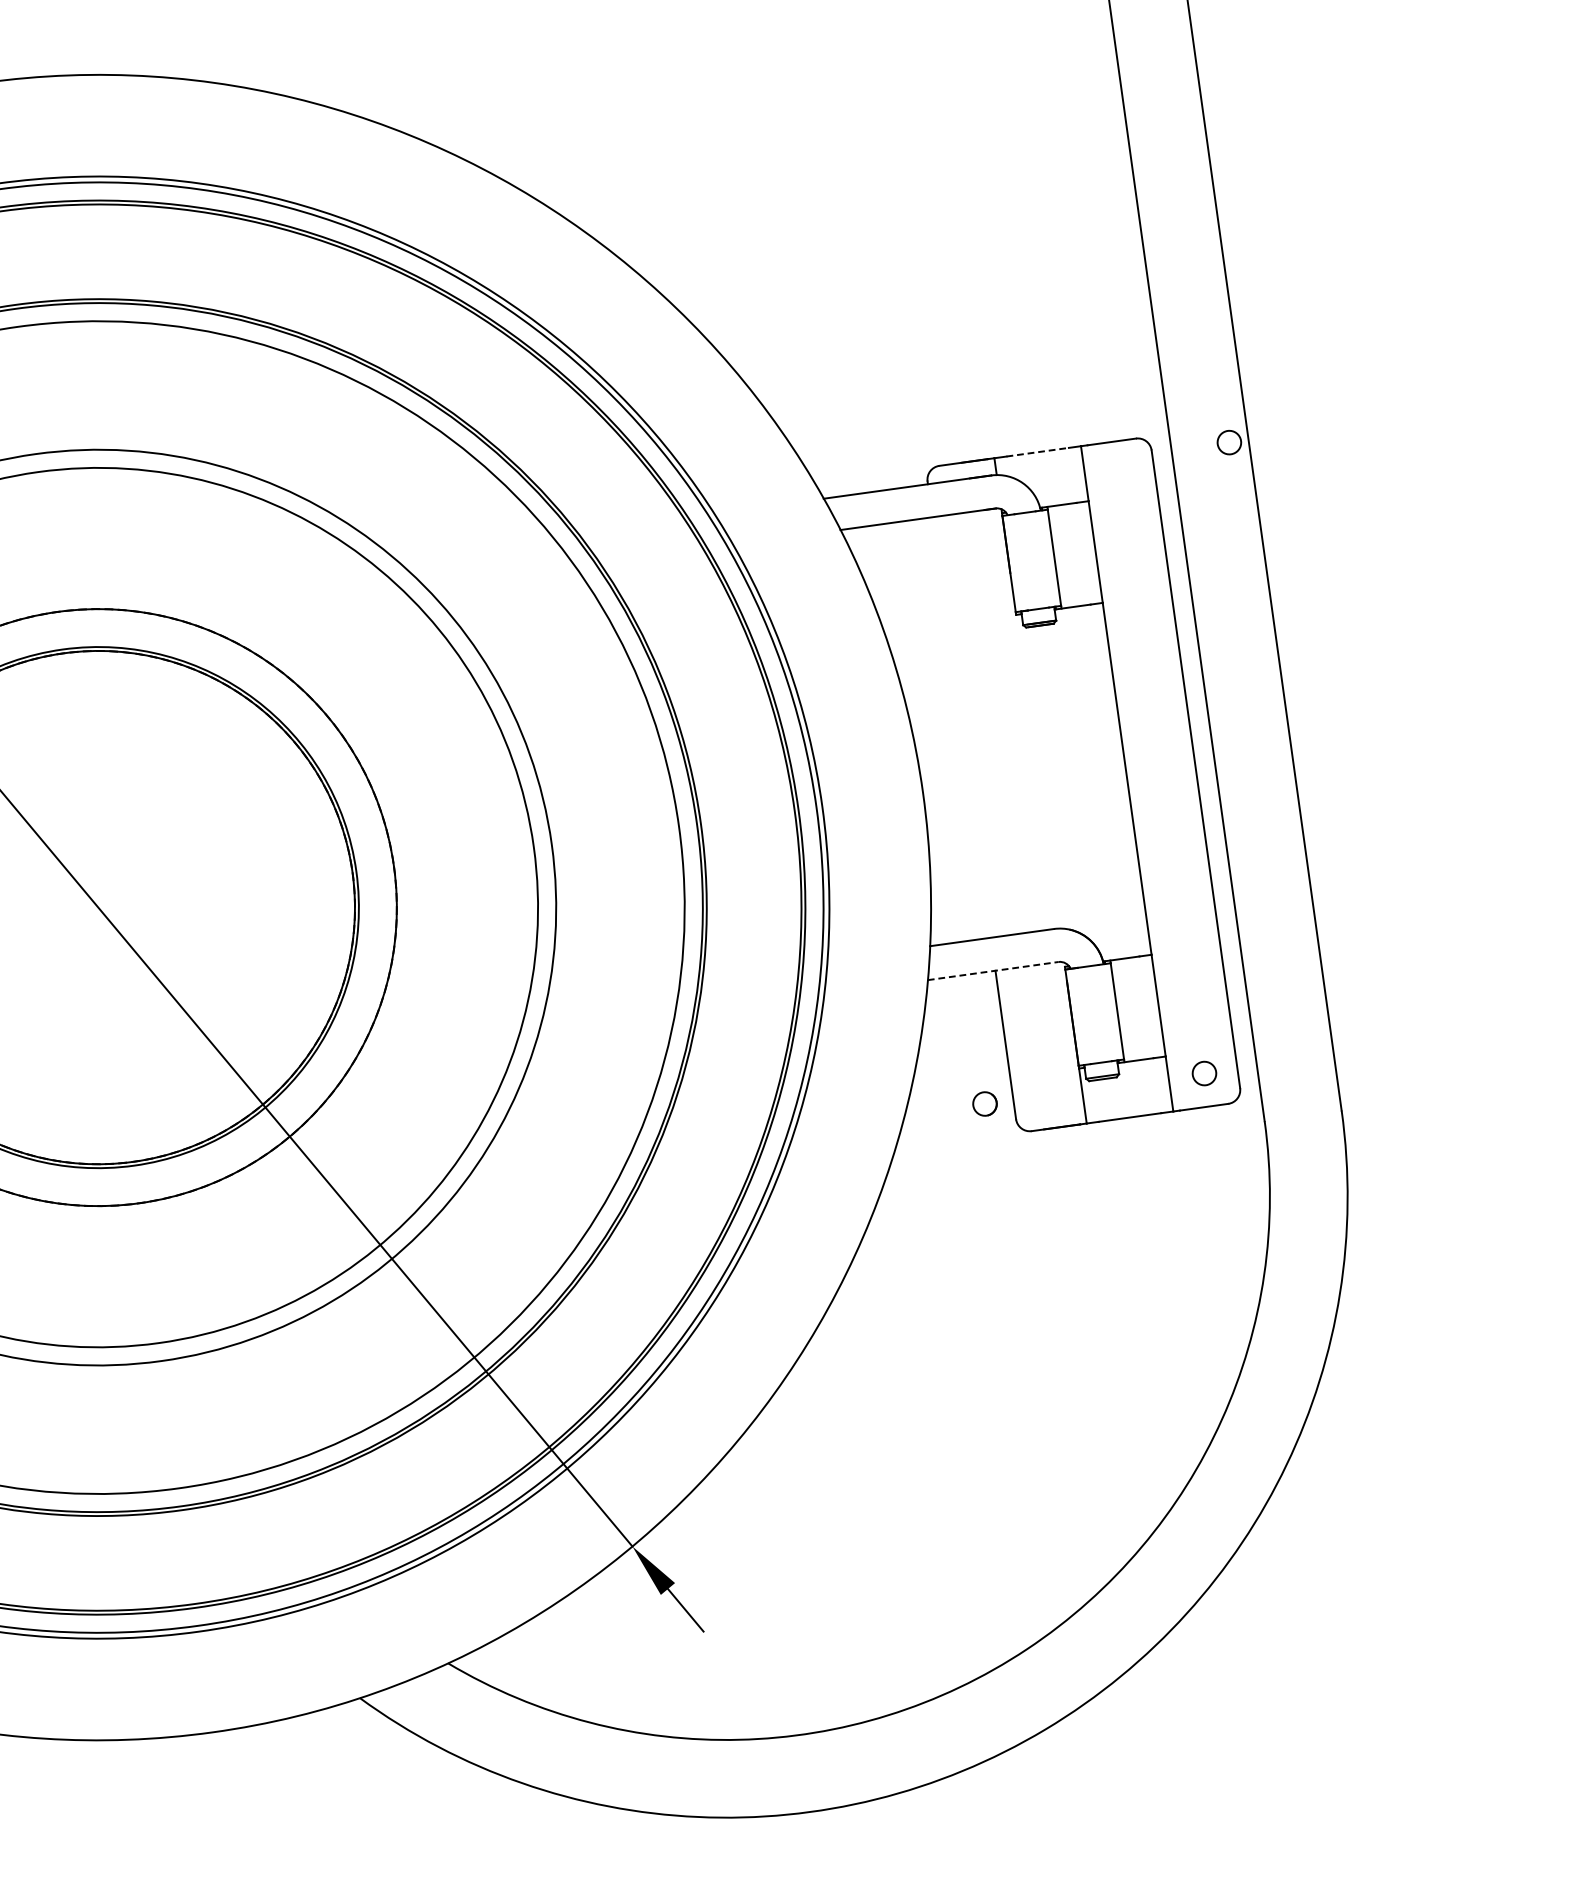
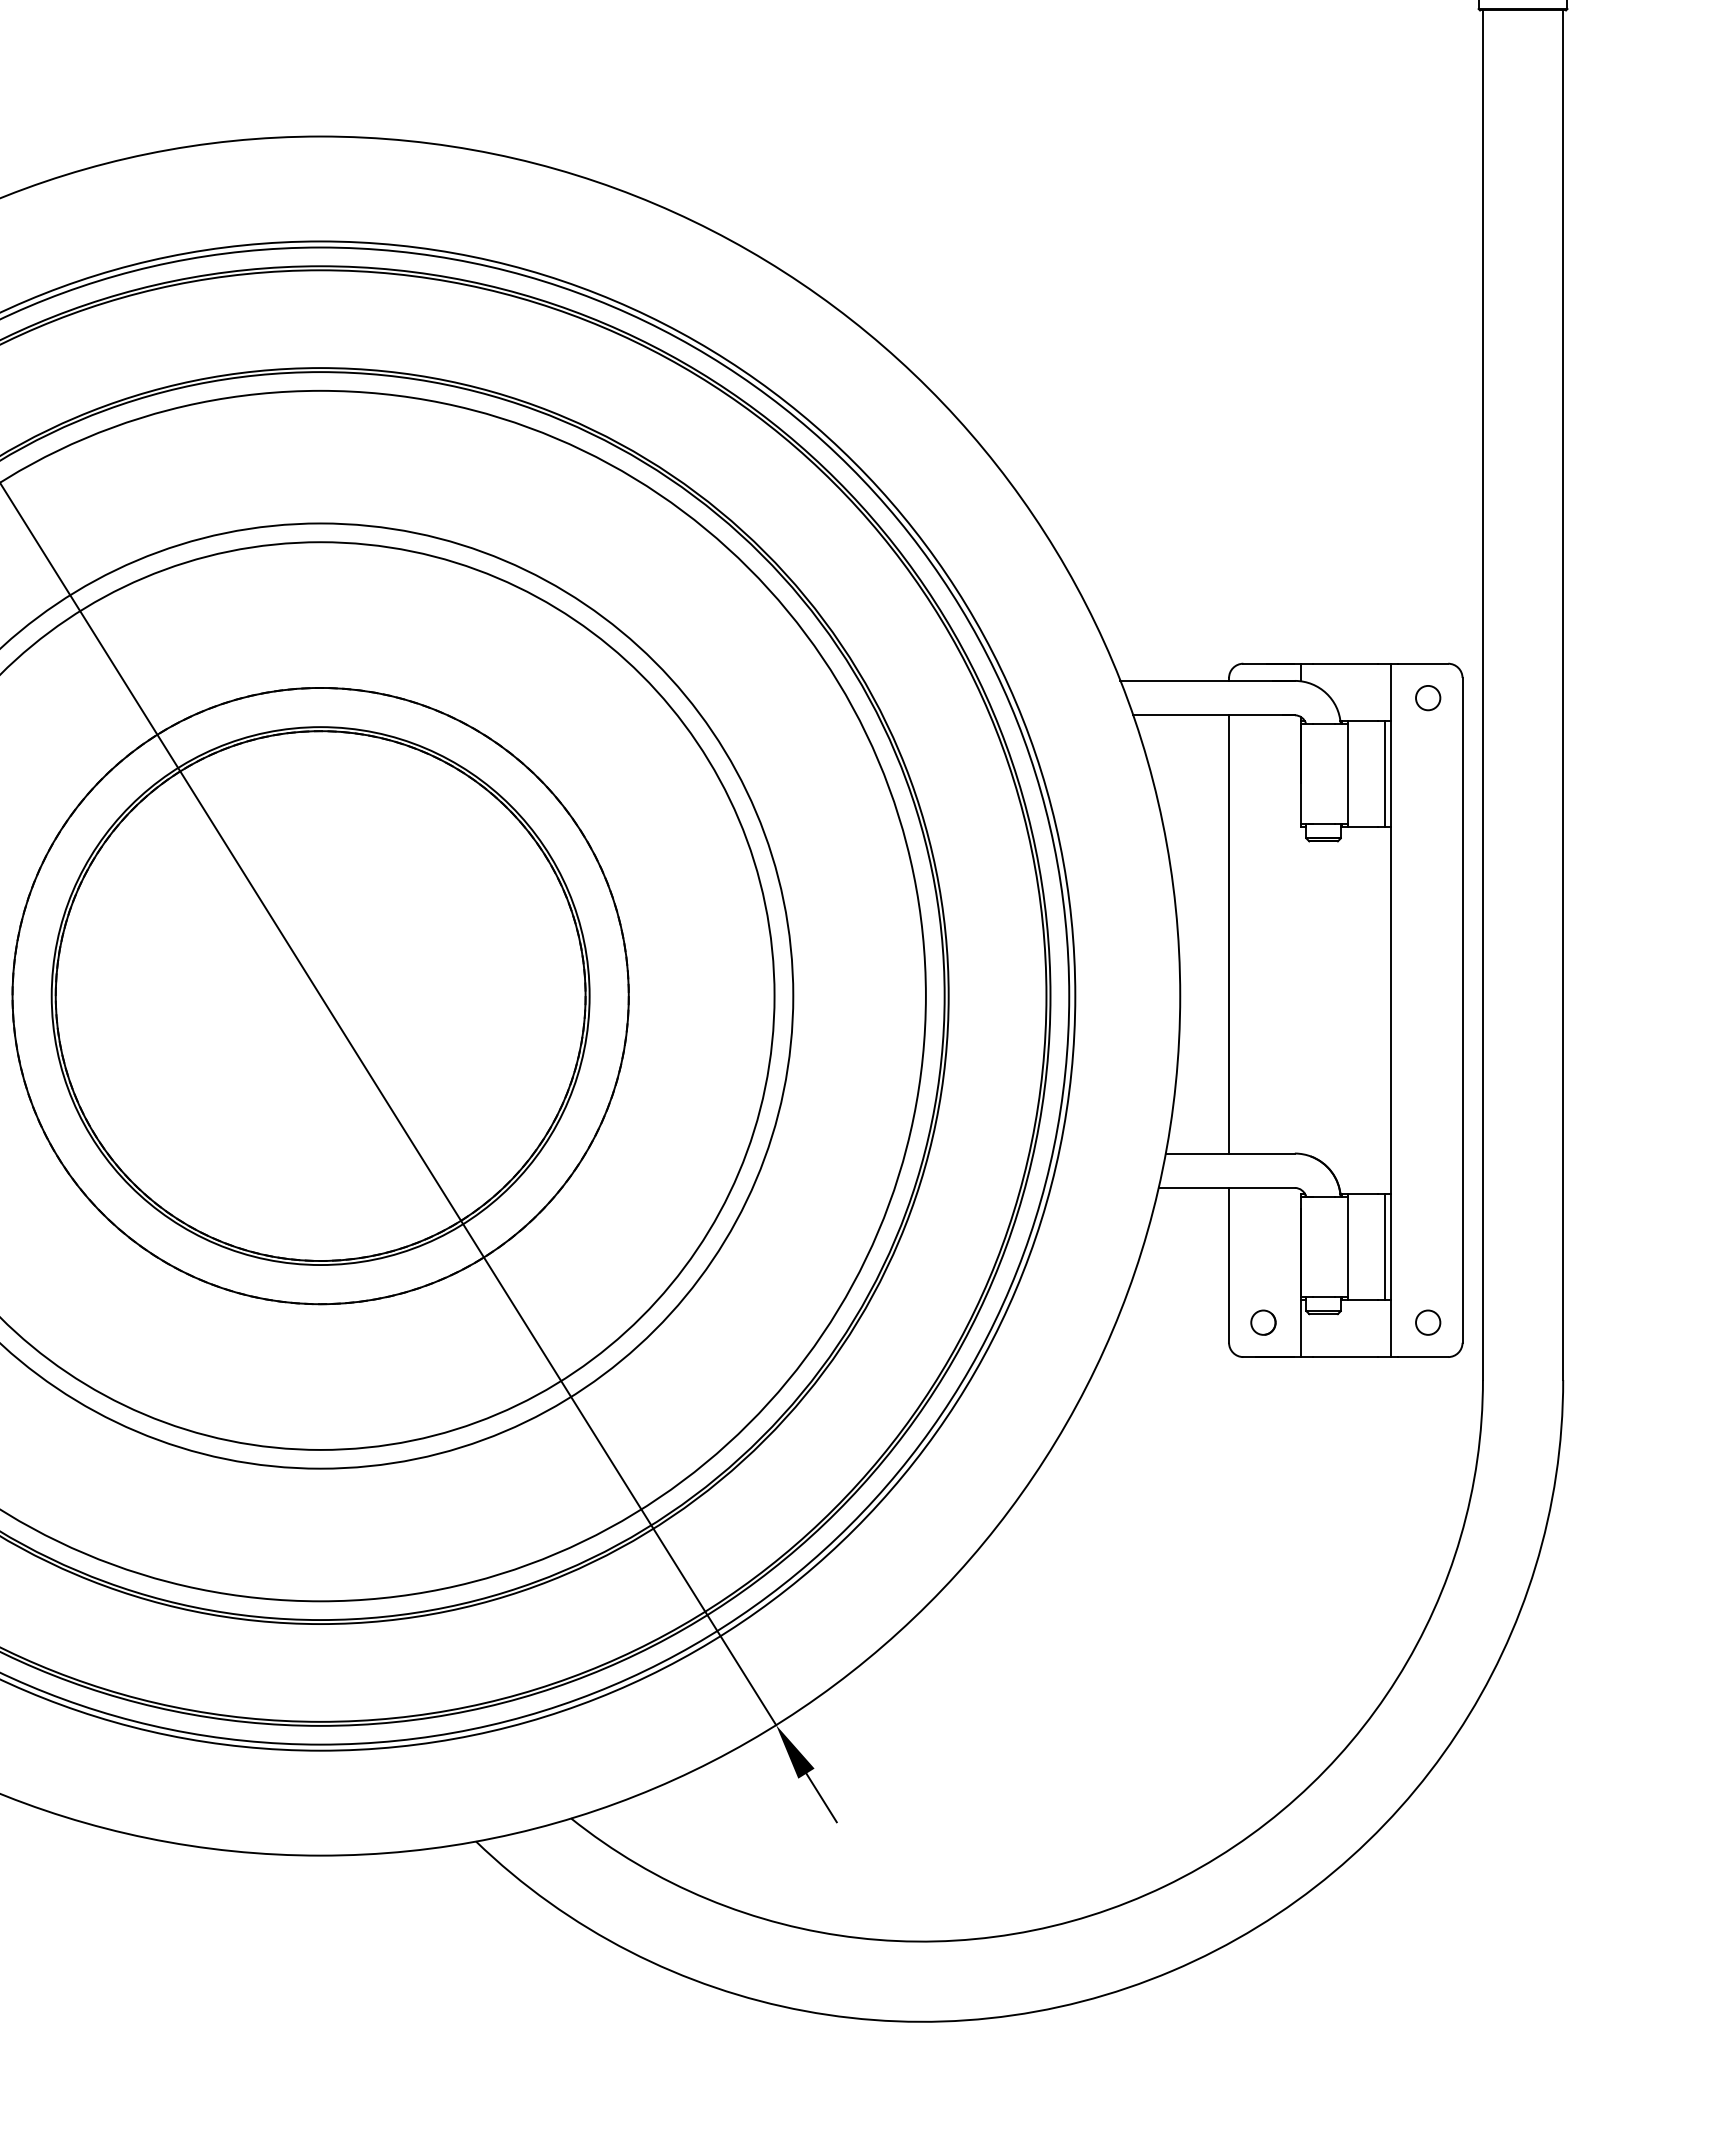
circle: (1229, 442) -> (1428, 698), moved
line: (1037, 452) -> (1345, 663), dashed -> solid
line: (1090, 553) -> (1385, 774), added
line: (962, 727) -> (1229, 934), added
line: (993, 970) -> (1227, 1187), dashed -> solid
line: (1153, 1006) -> (1385, 1246), added
circle: (985, 1103) -> (1263, 1322), moved

